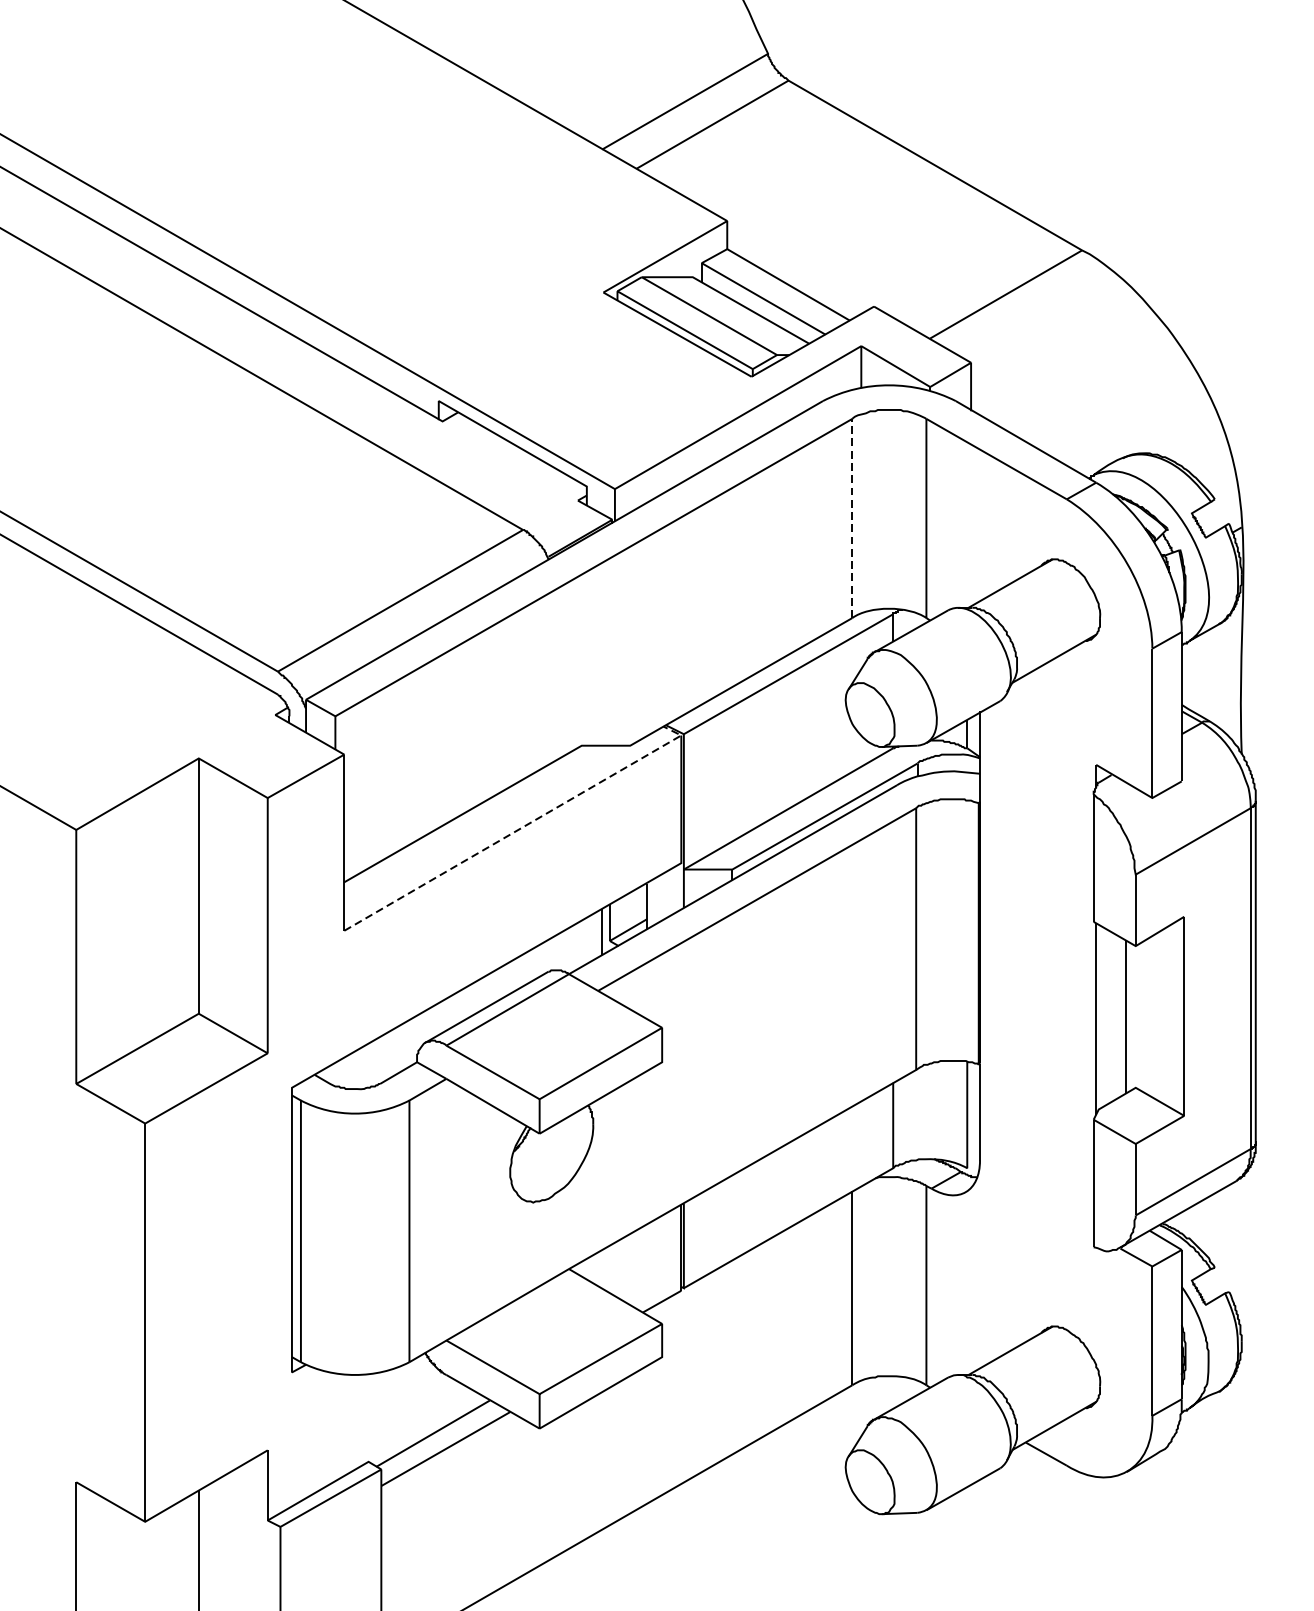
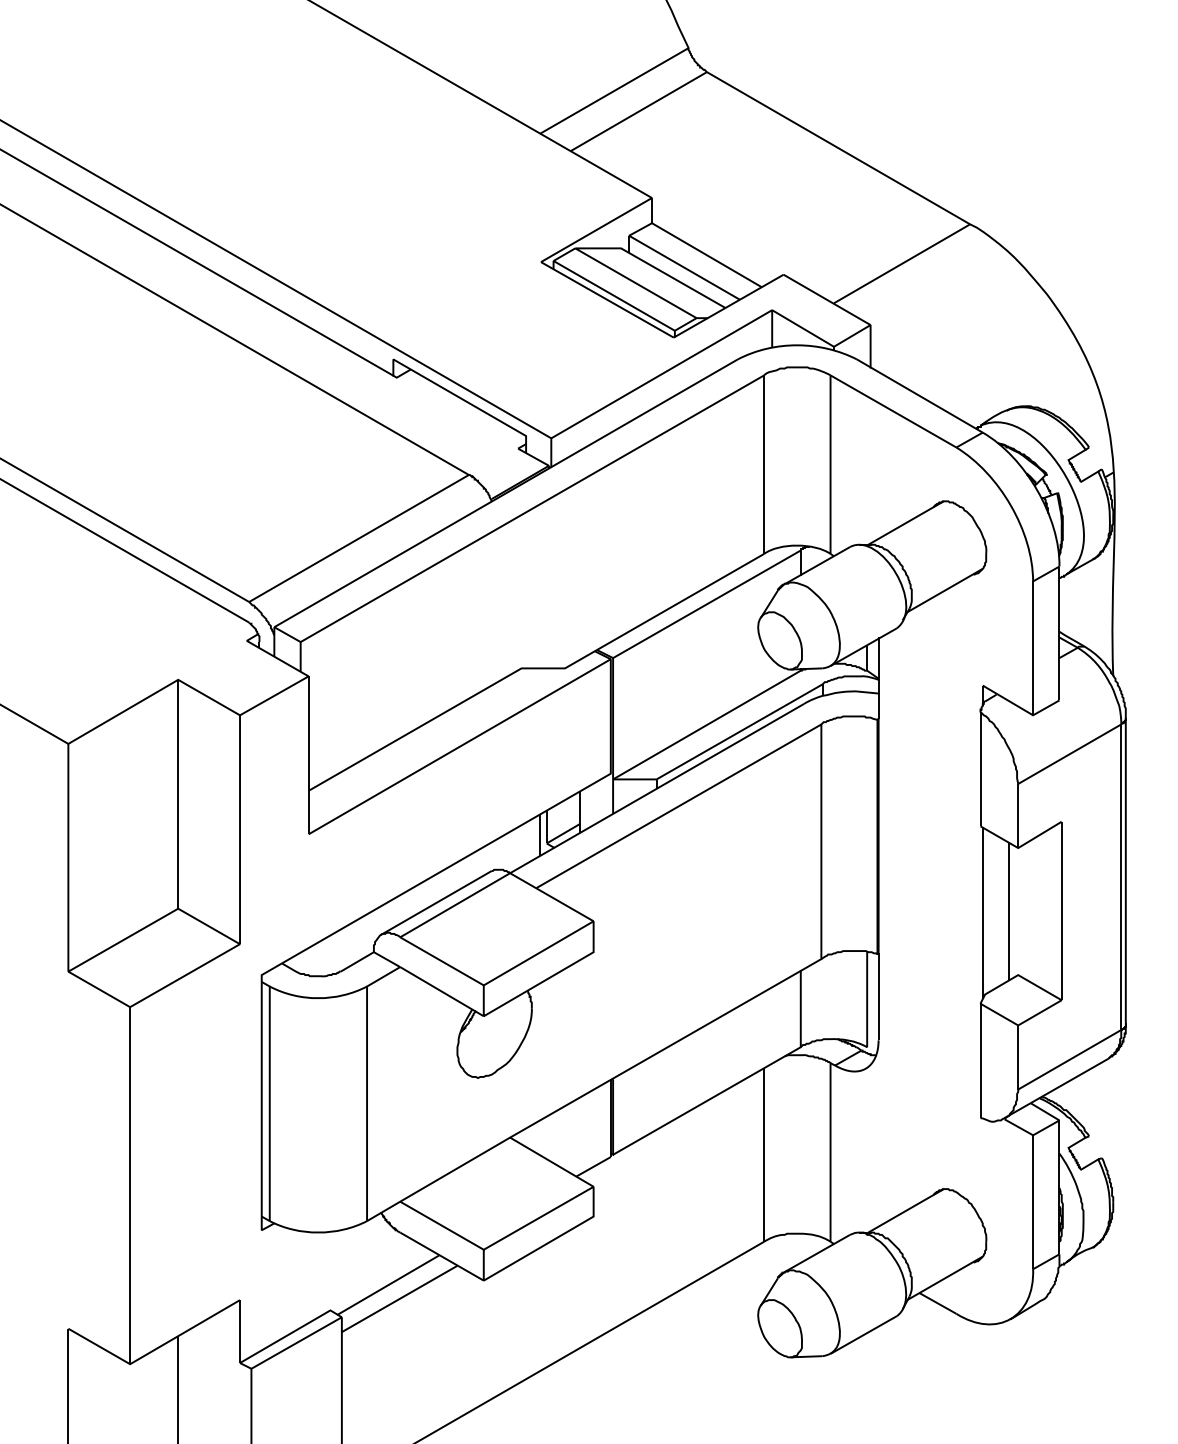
line: (852, 518) -> (764, 464), dashed -> solid
line: (522, 827) -> (468, 741), dashed -> solid

